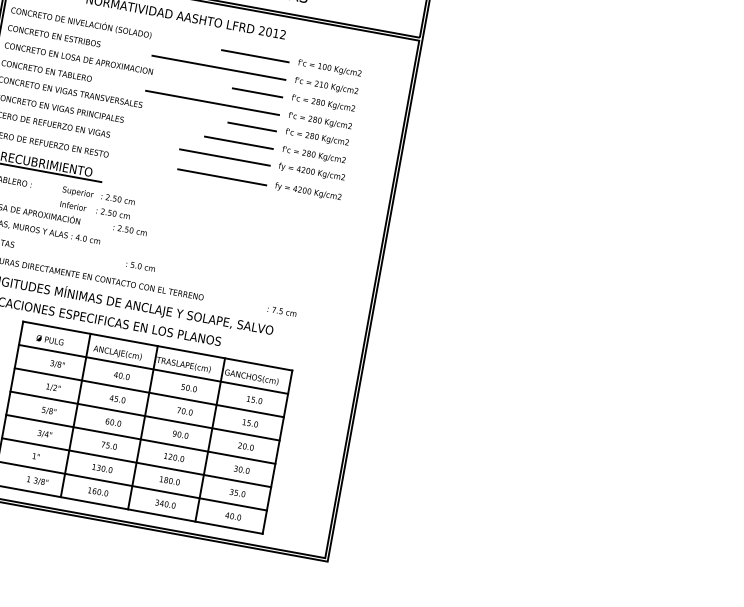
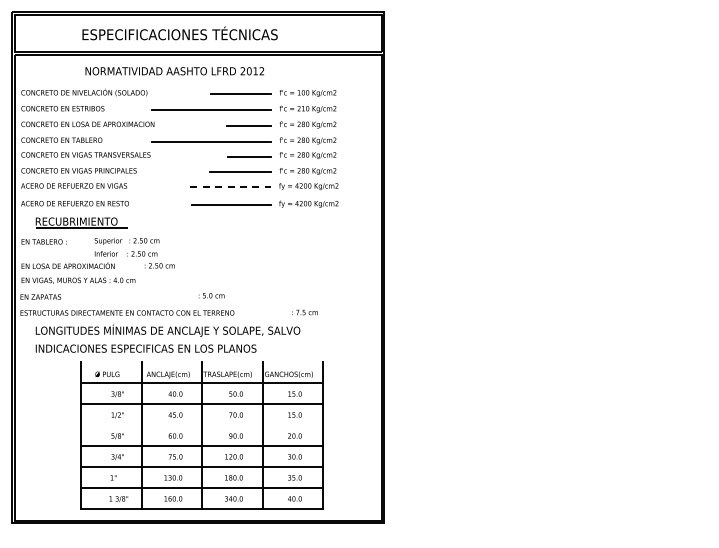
line: (225, 157) -> (231, 187), solid -> dashed
text: (140, 266) -> (211, 295), moved
line: (158, 346) -> (202, 362), removed
line: (145, 416) -> (202, 425), removed

